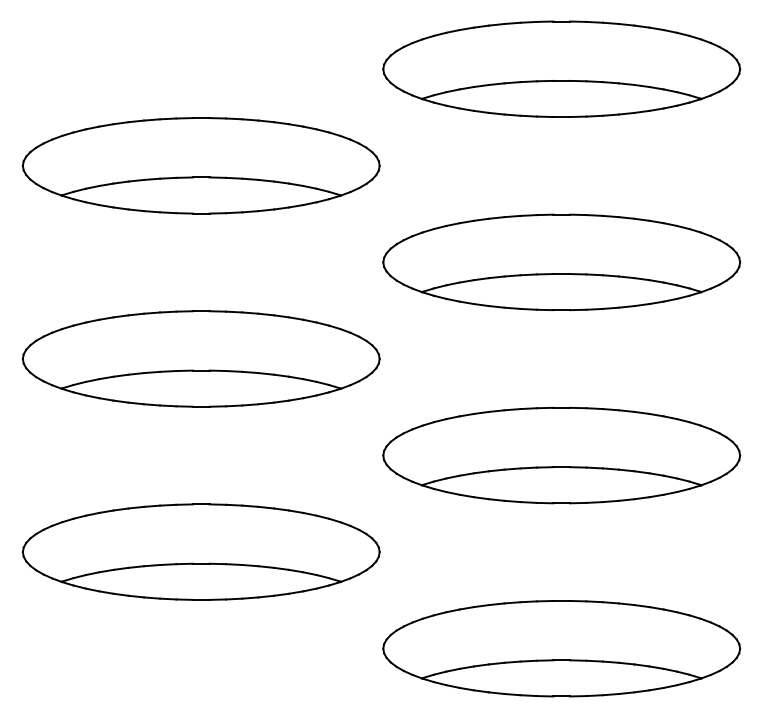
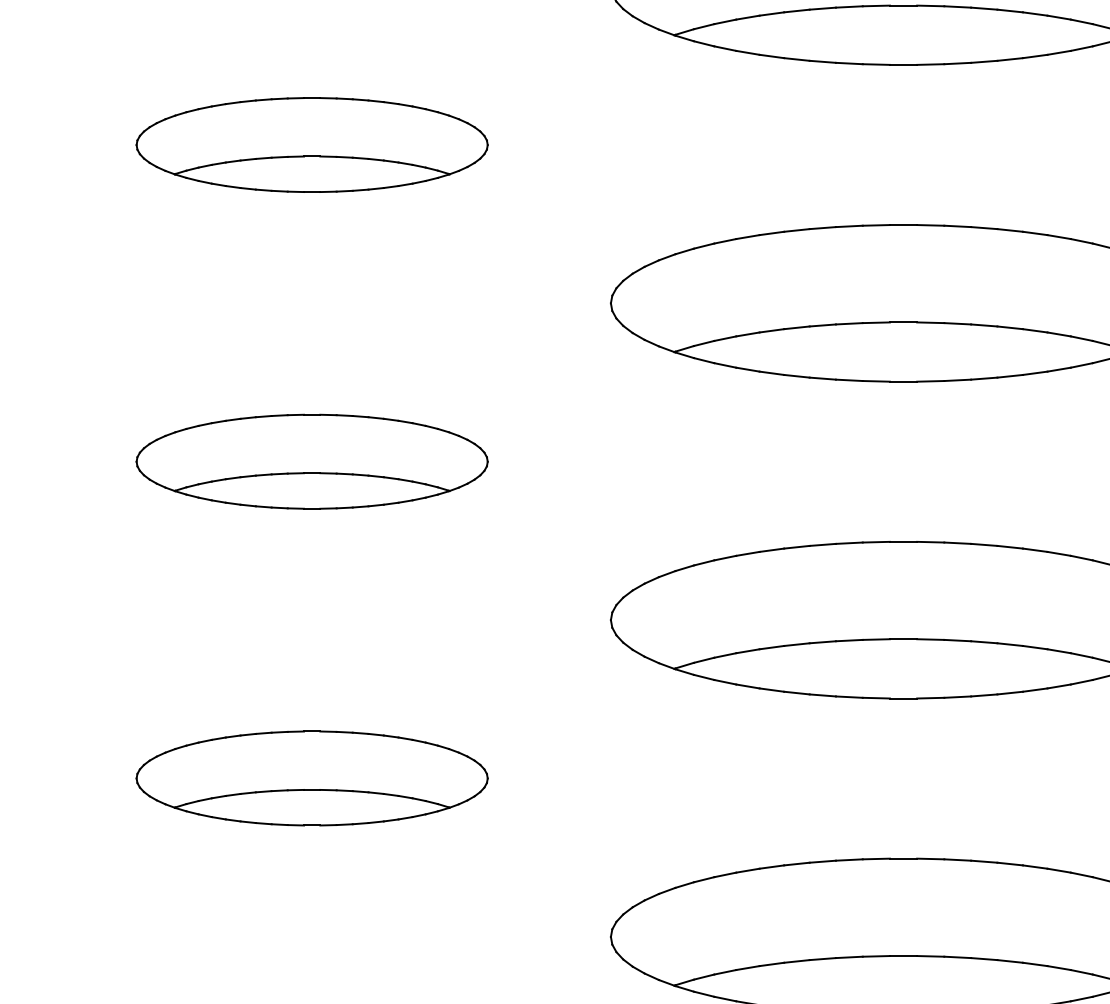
part: (200, 165) -> (311, 144), size x0.6
part: (200, 358) -> (311, 460), size x0.6
part: (200, 551) -> (311, 777), size x0.6

